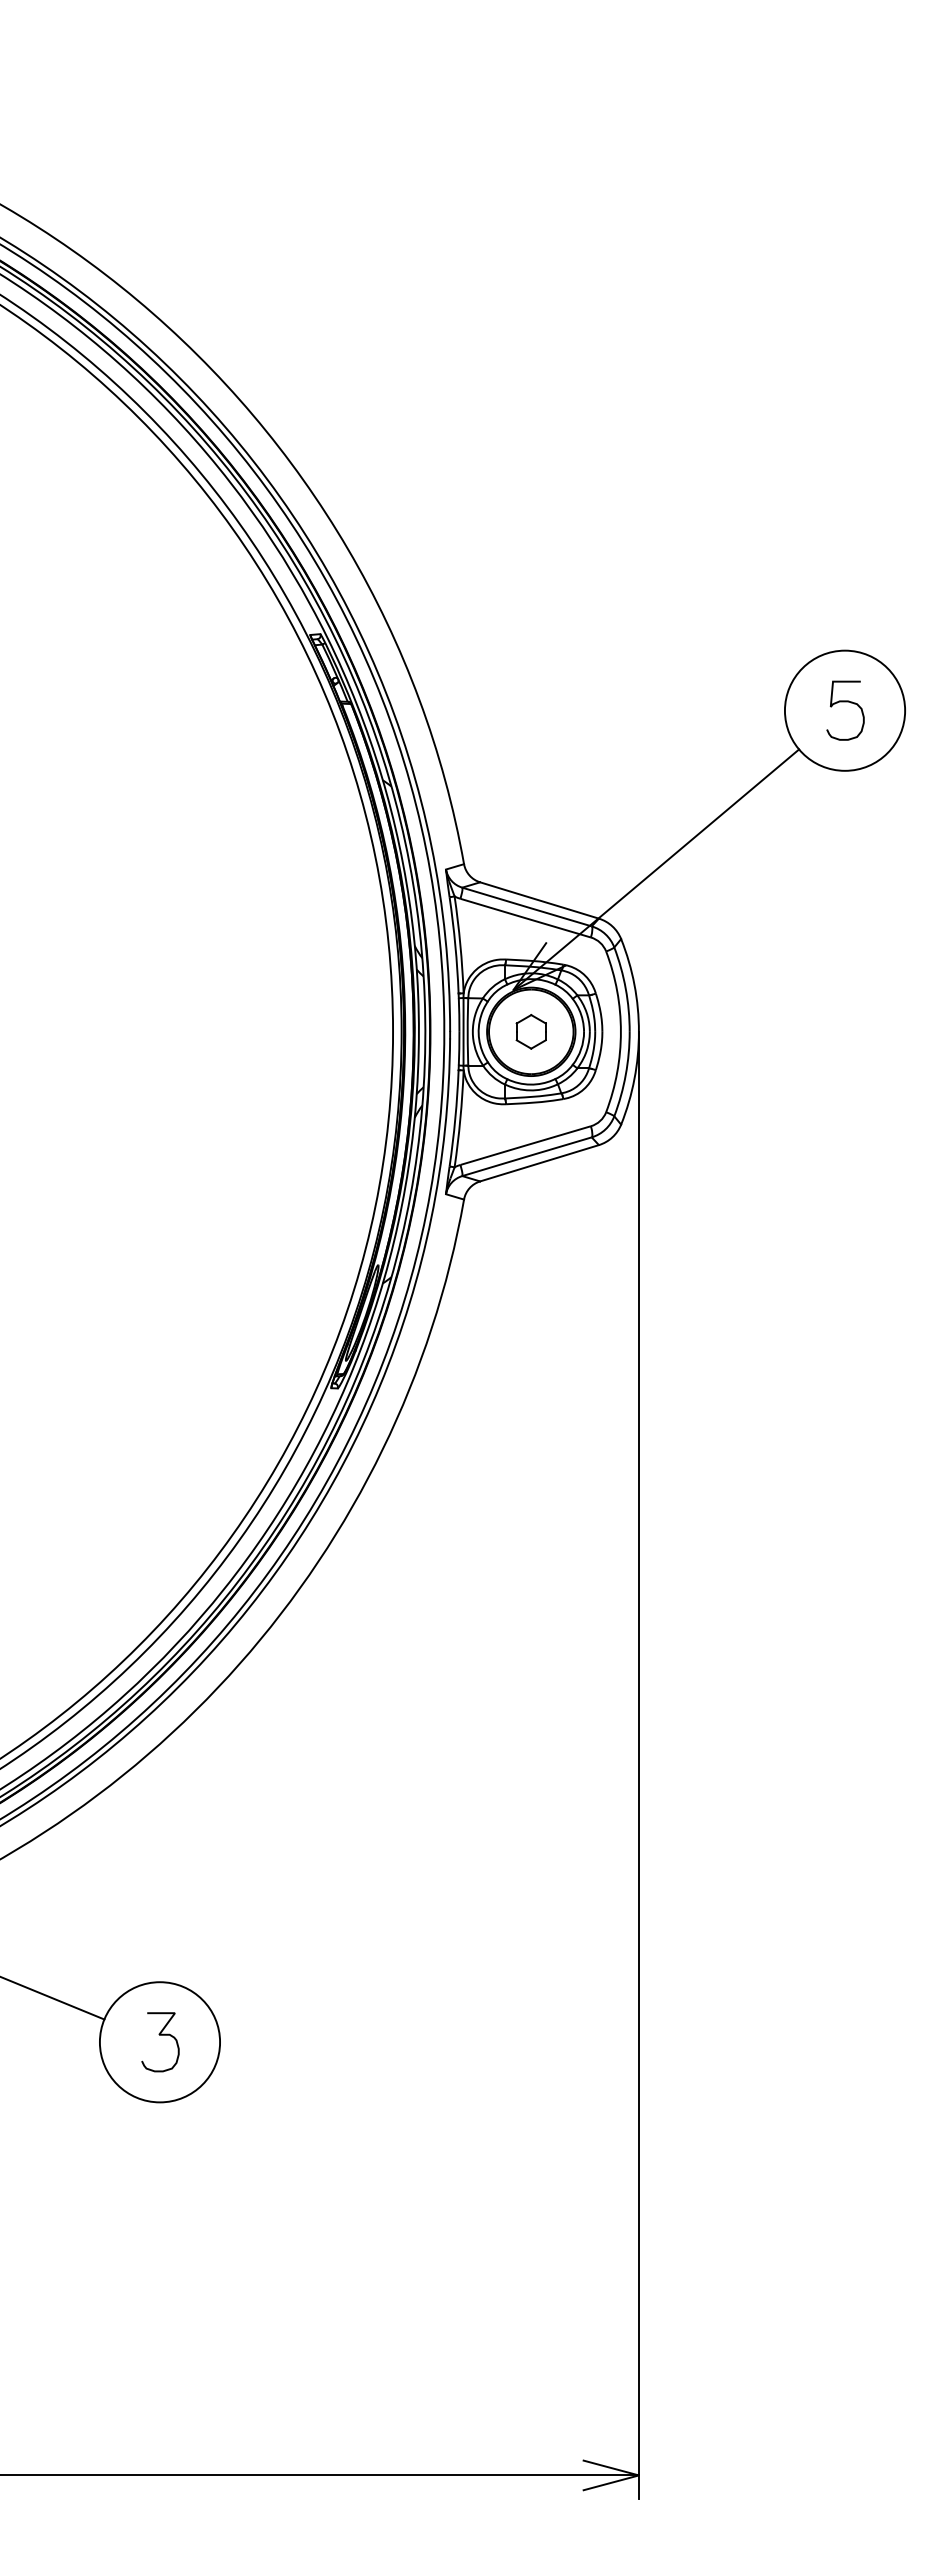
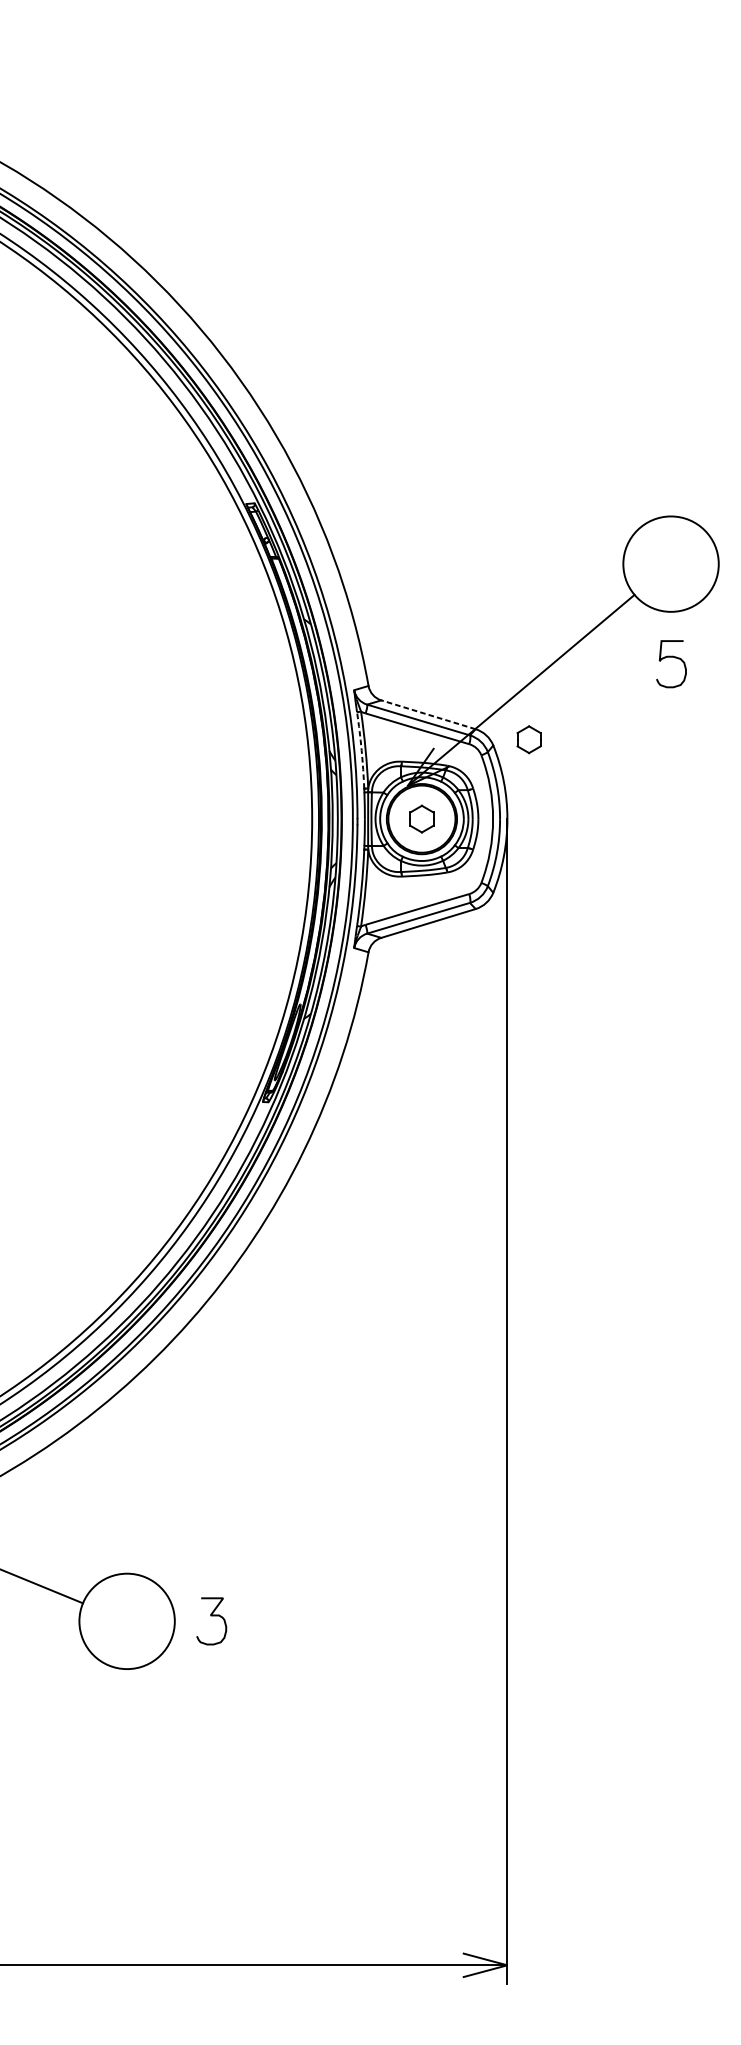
curve: (845, 702) -> (671, 657), moved
line: (539, 900) -> (428, 714), solid -> dashed
part: (665, 931) -> (528, 739), added
arc: (455, 945) -> (361, 750), solid -> dashed
curve: (160, 2035) -> (211, 1616), moved

